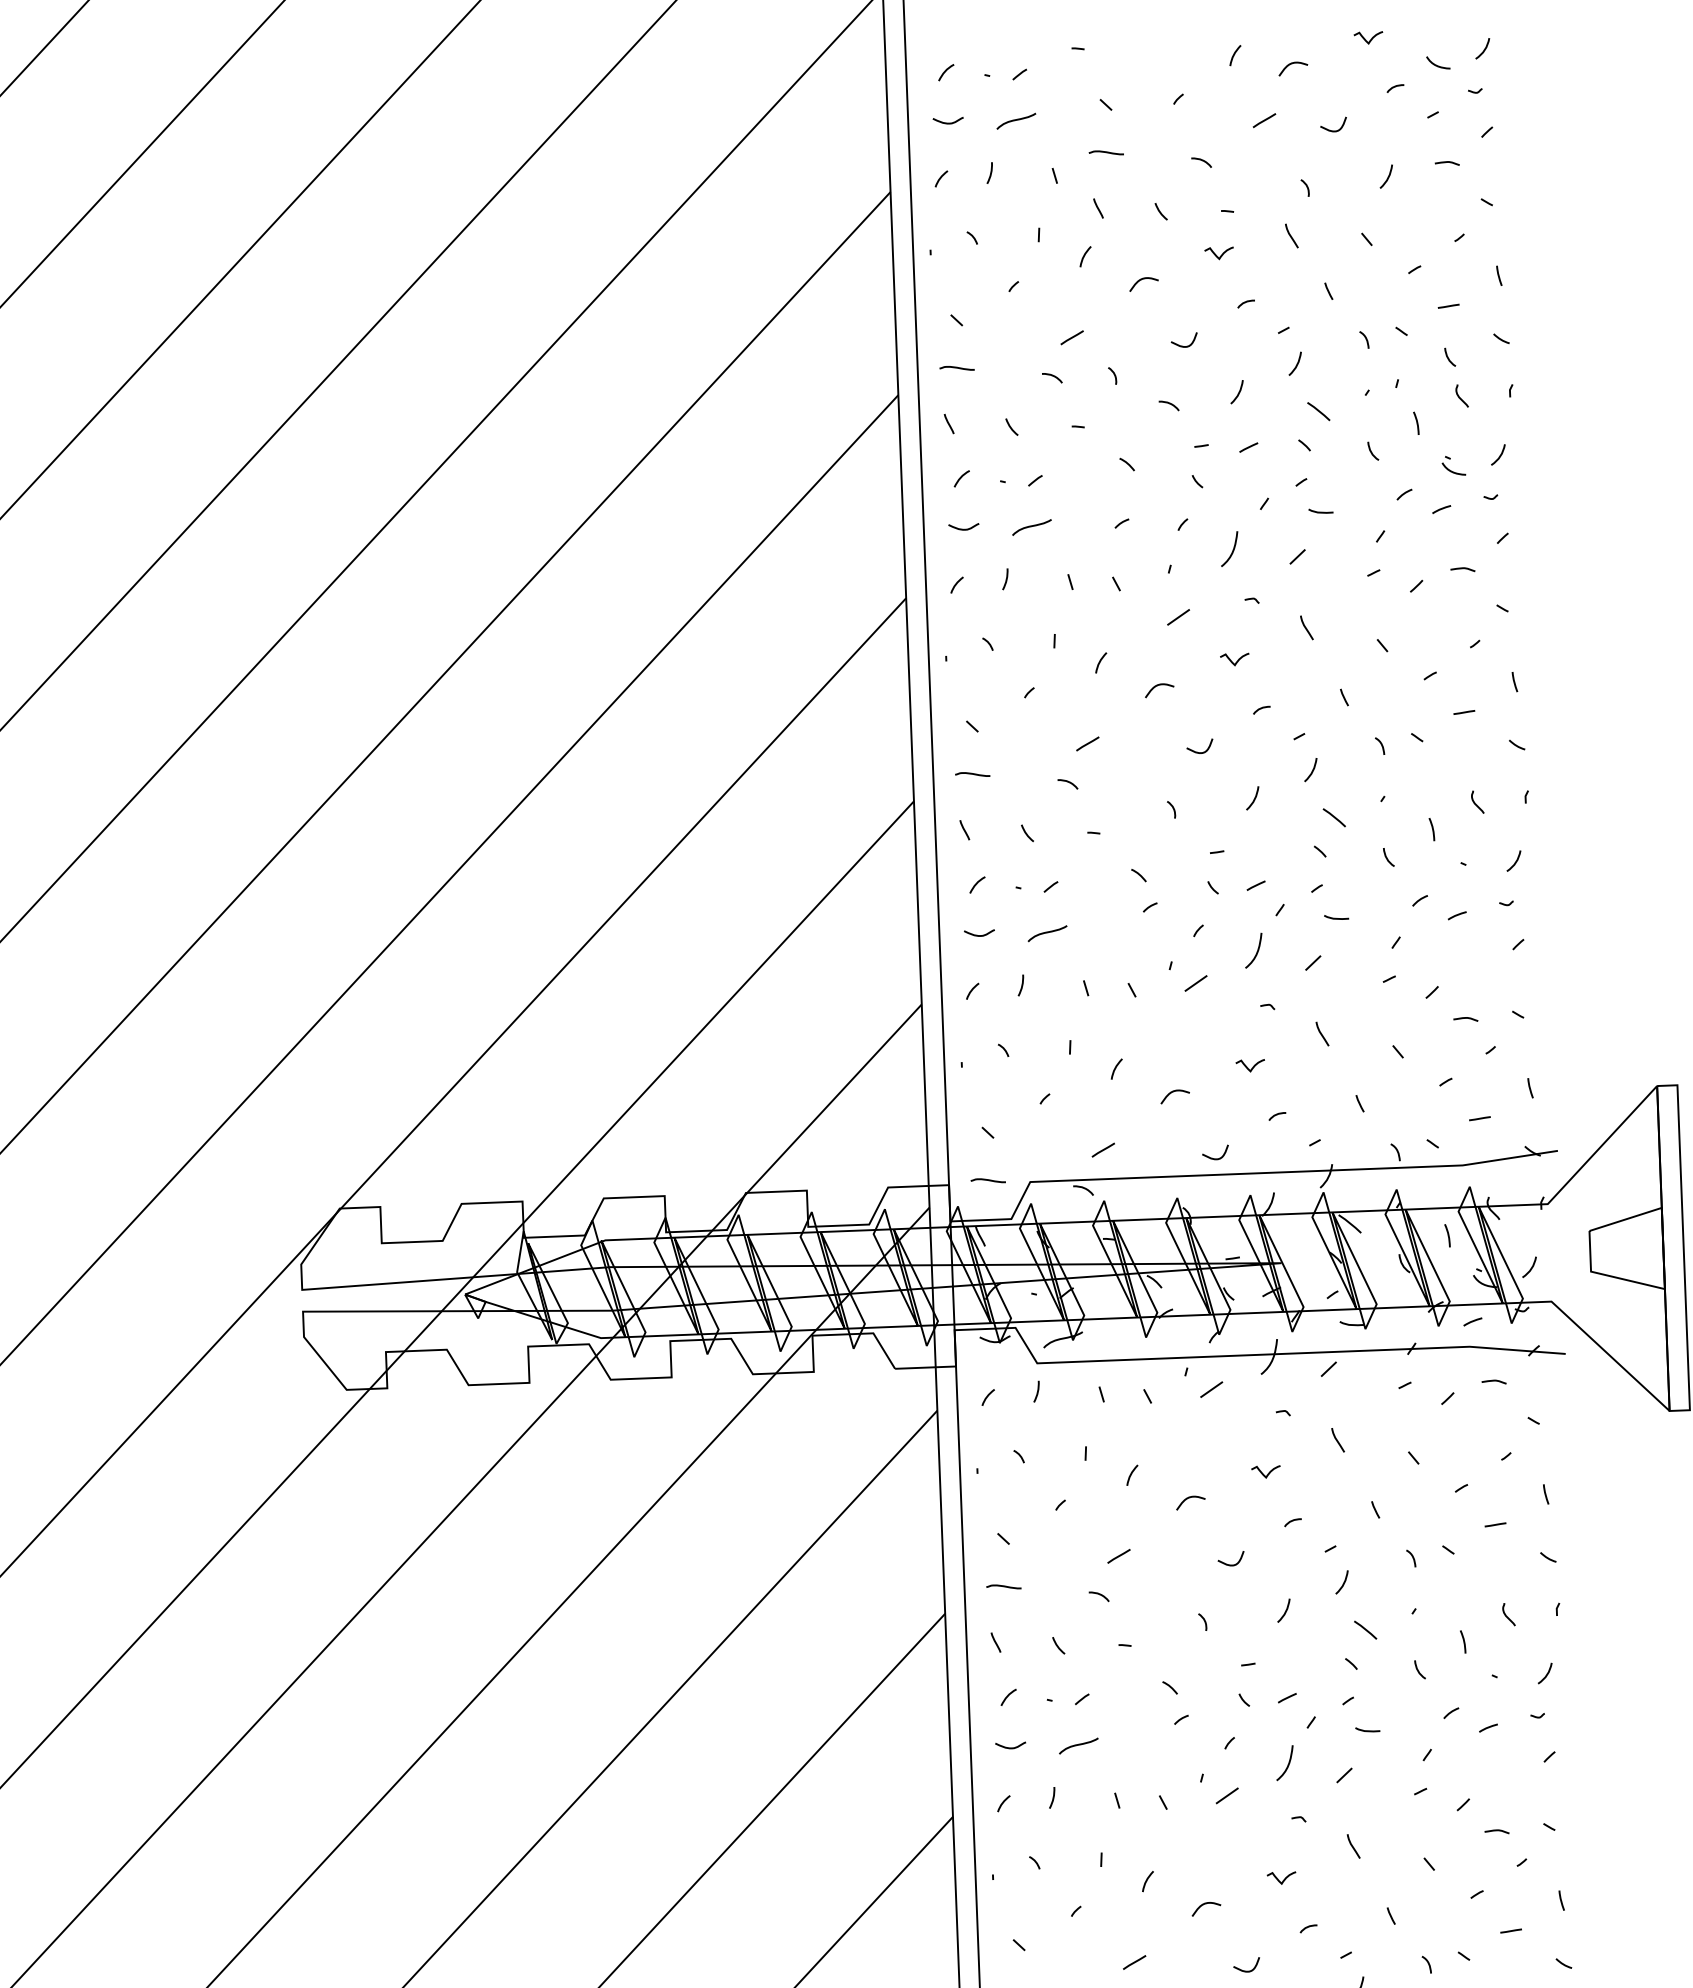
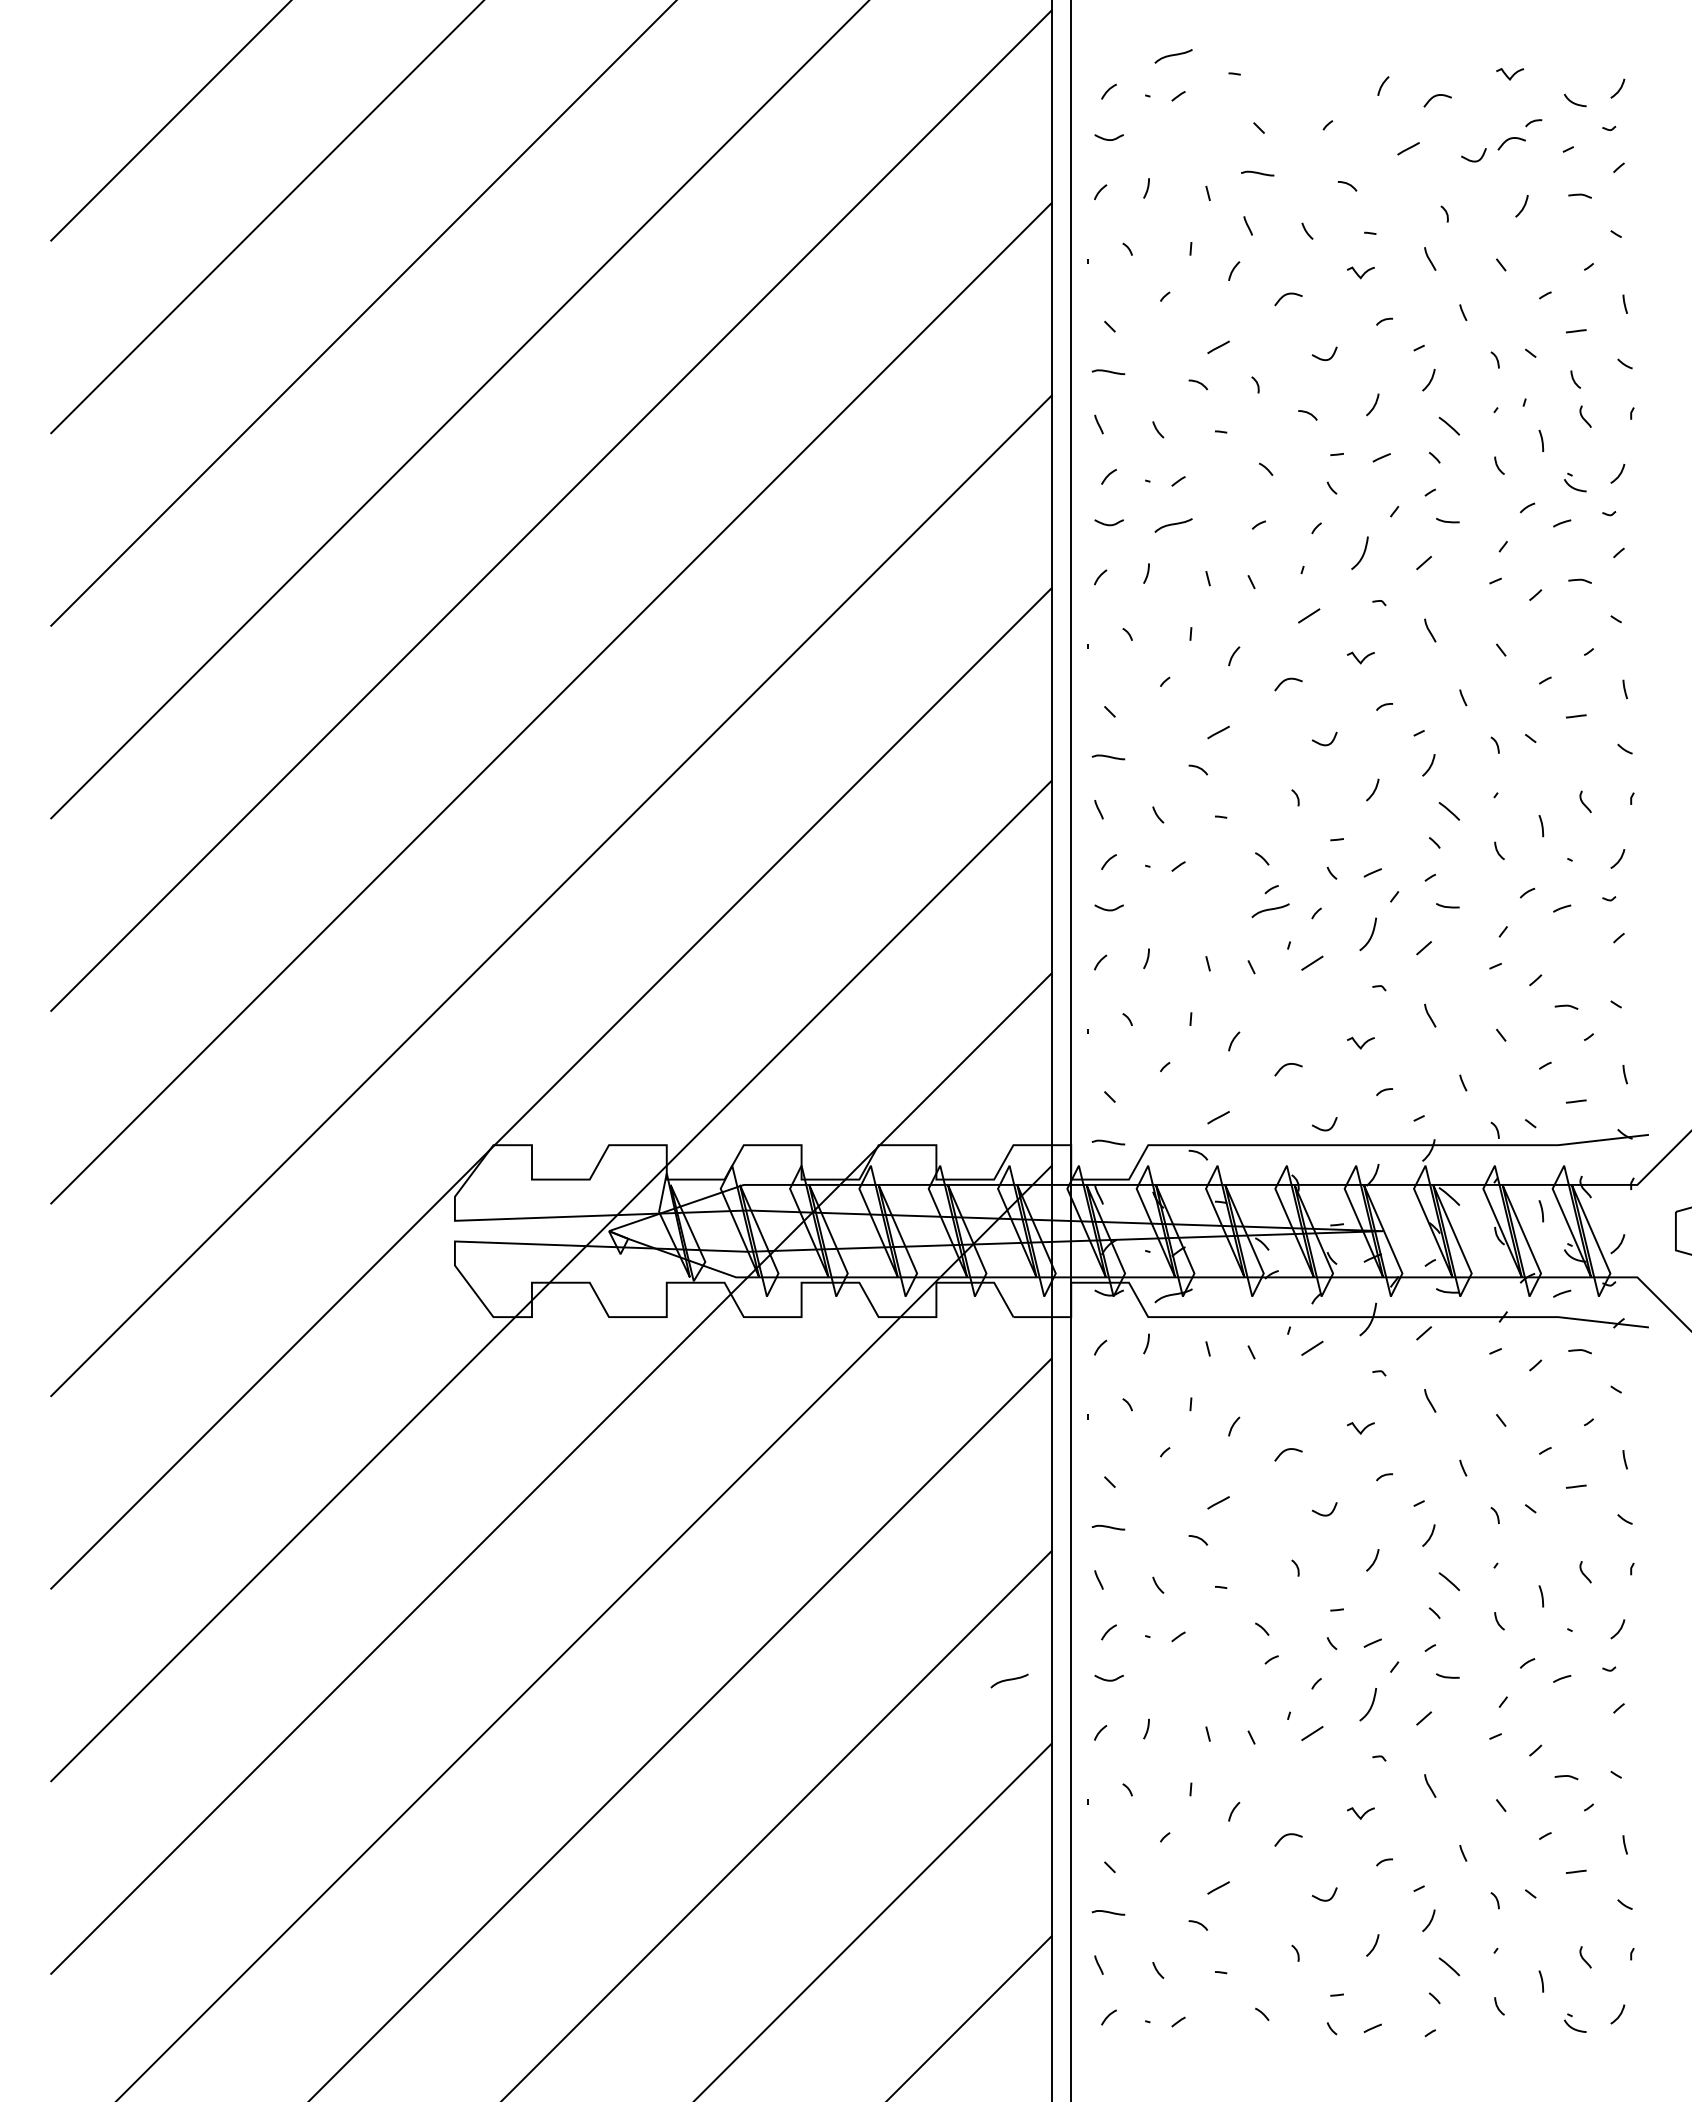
curve: (1372, 106) -> (1511, 139), added
curve: (1016, 120) -> (1173, 55), moved
curve: (1047, 933) -> (1270, 910), moved
curve: (1078, 1745) -> (1009, 1680), moved

